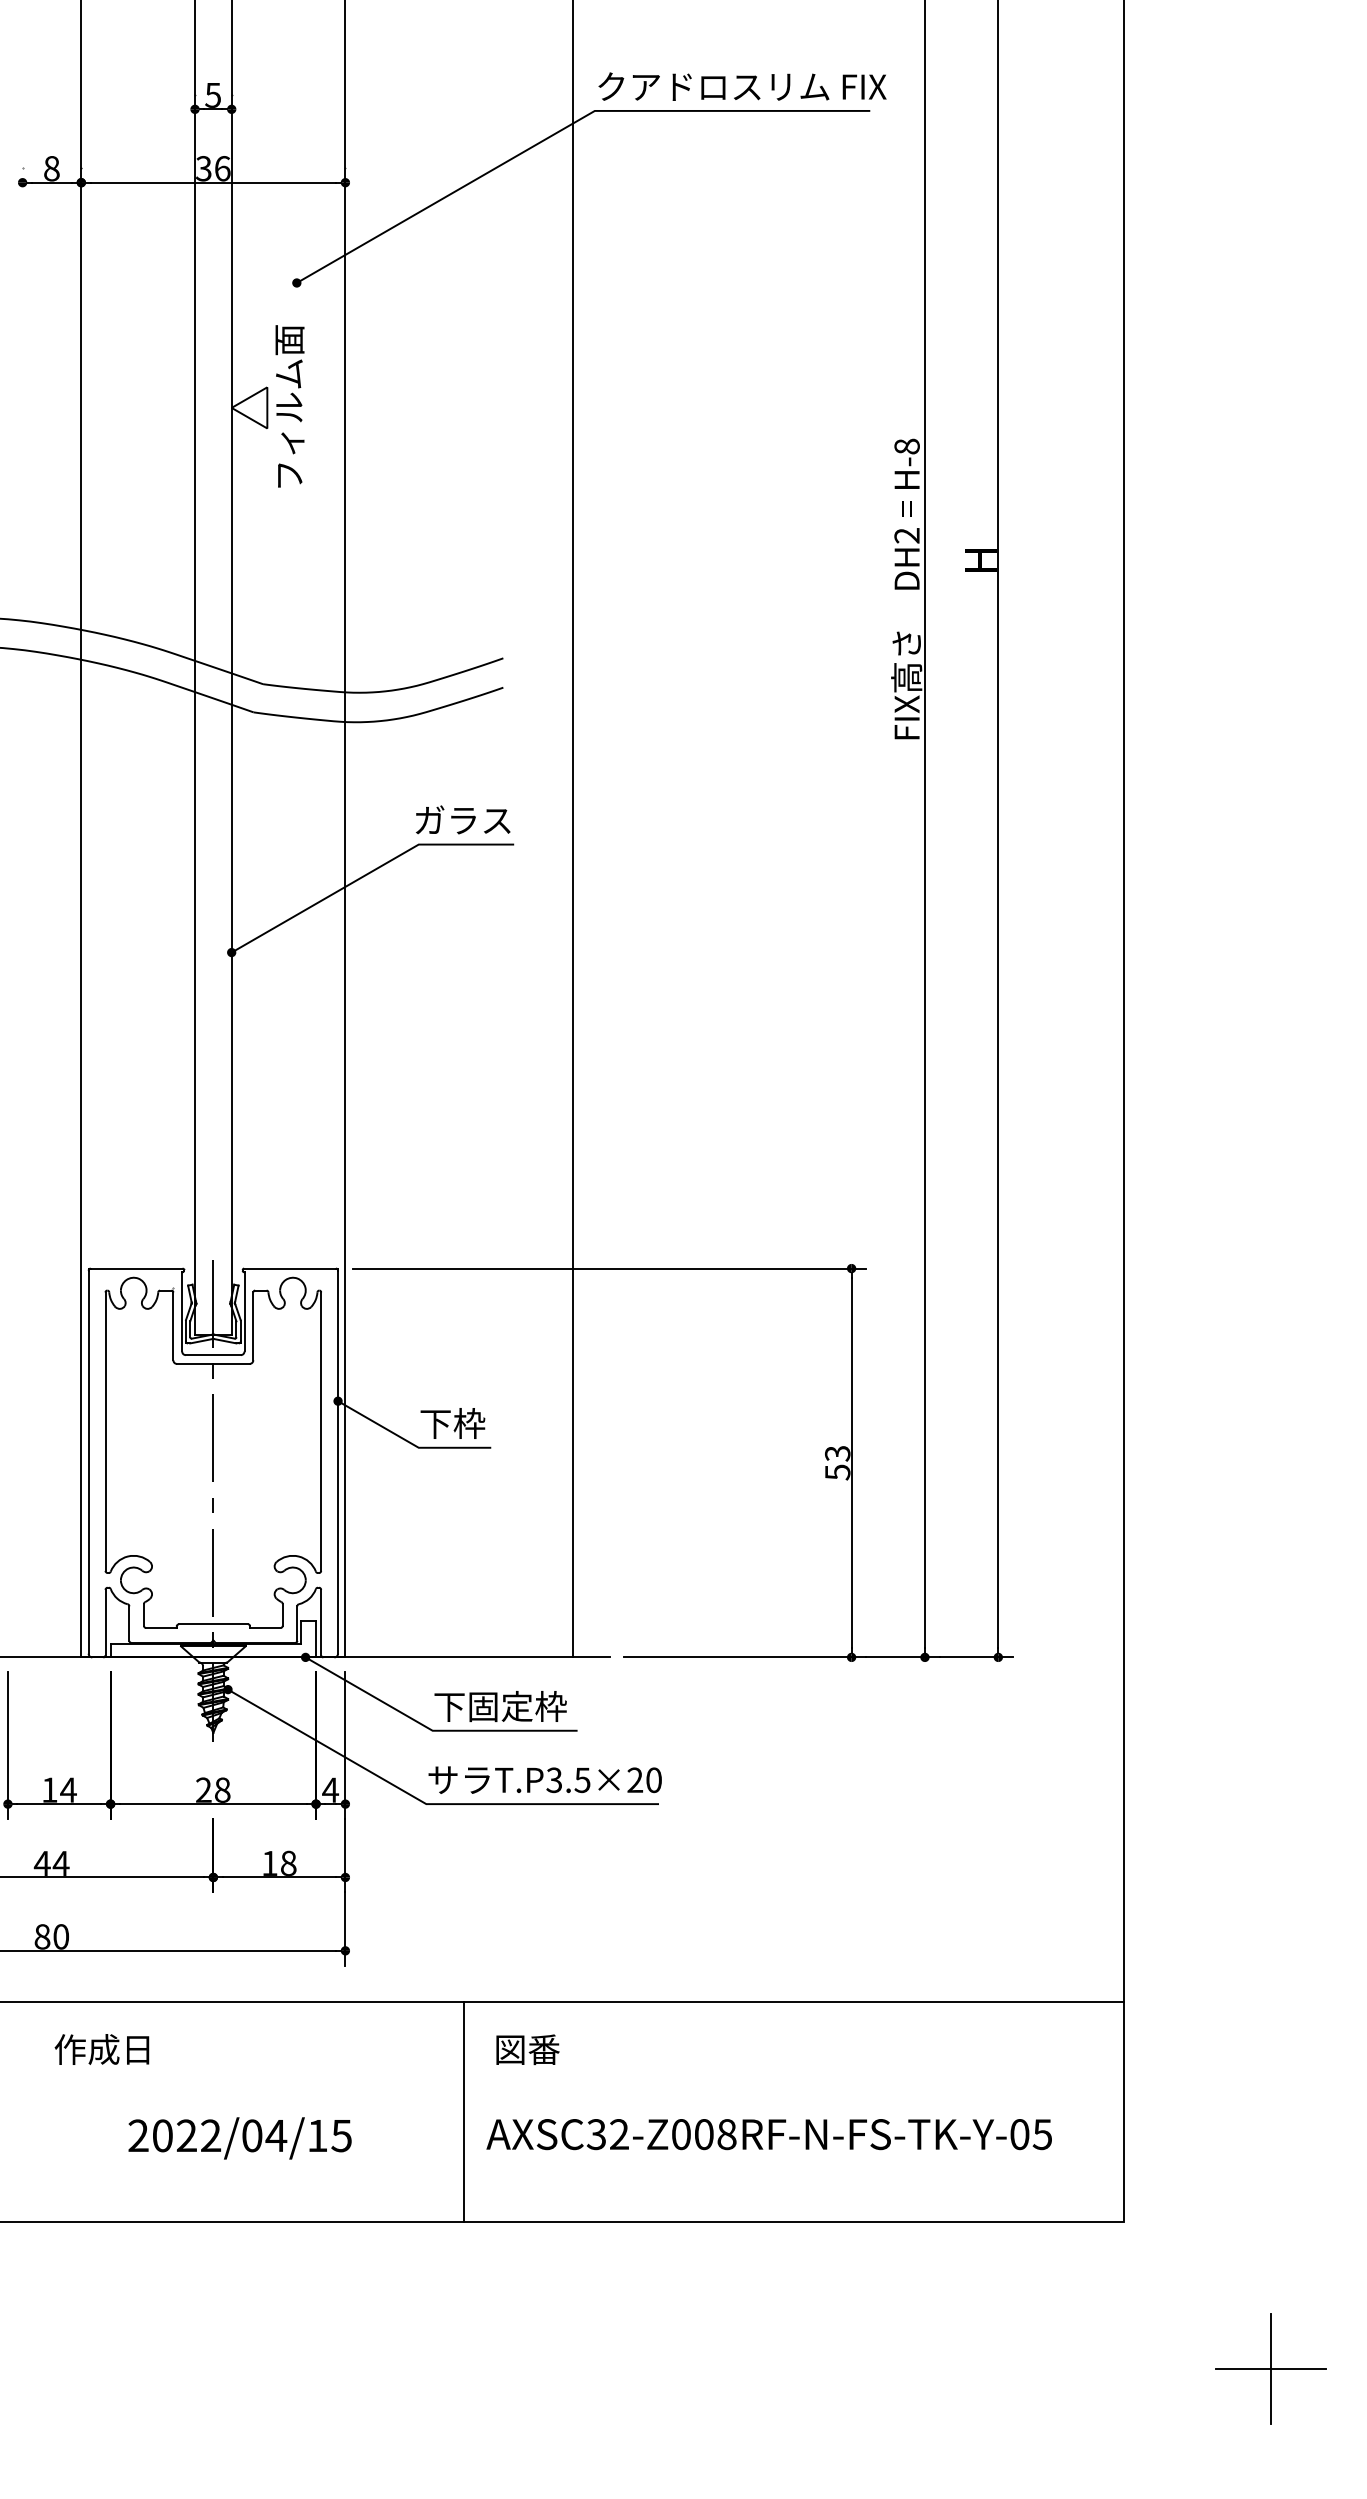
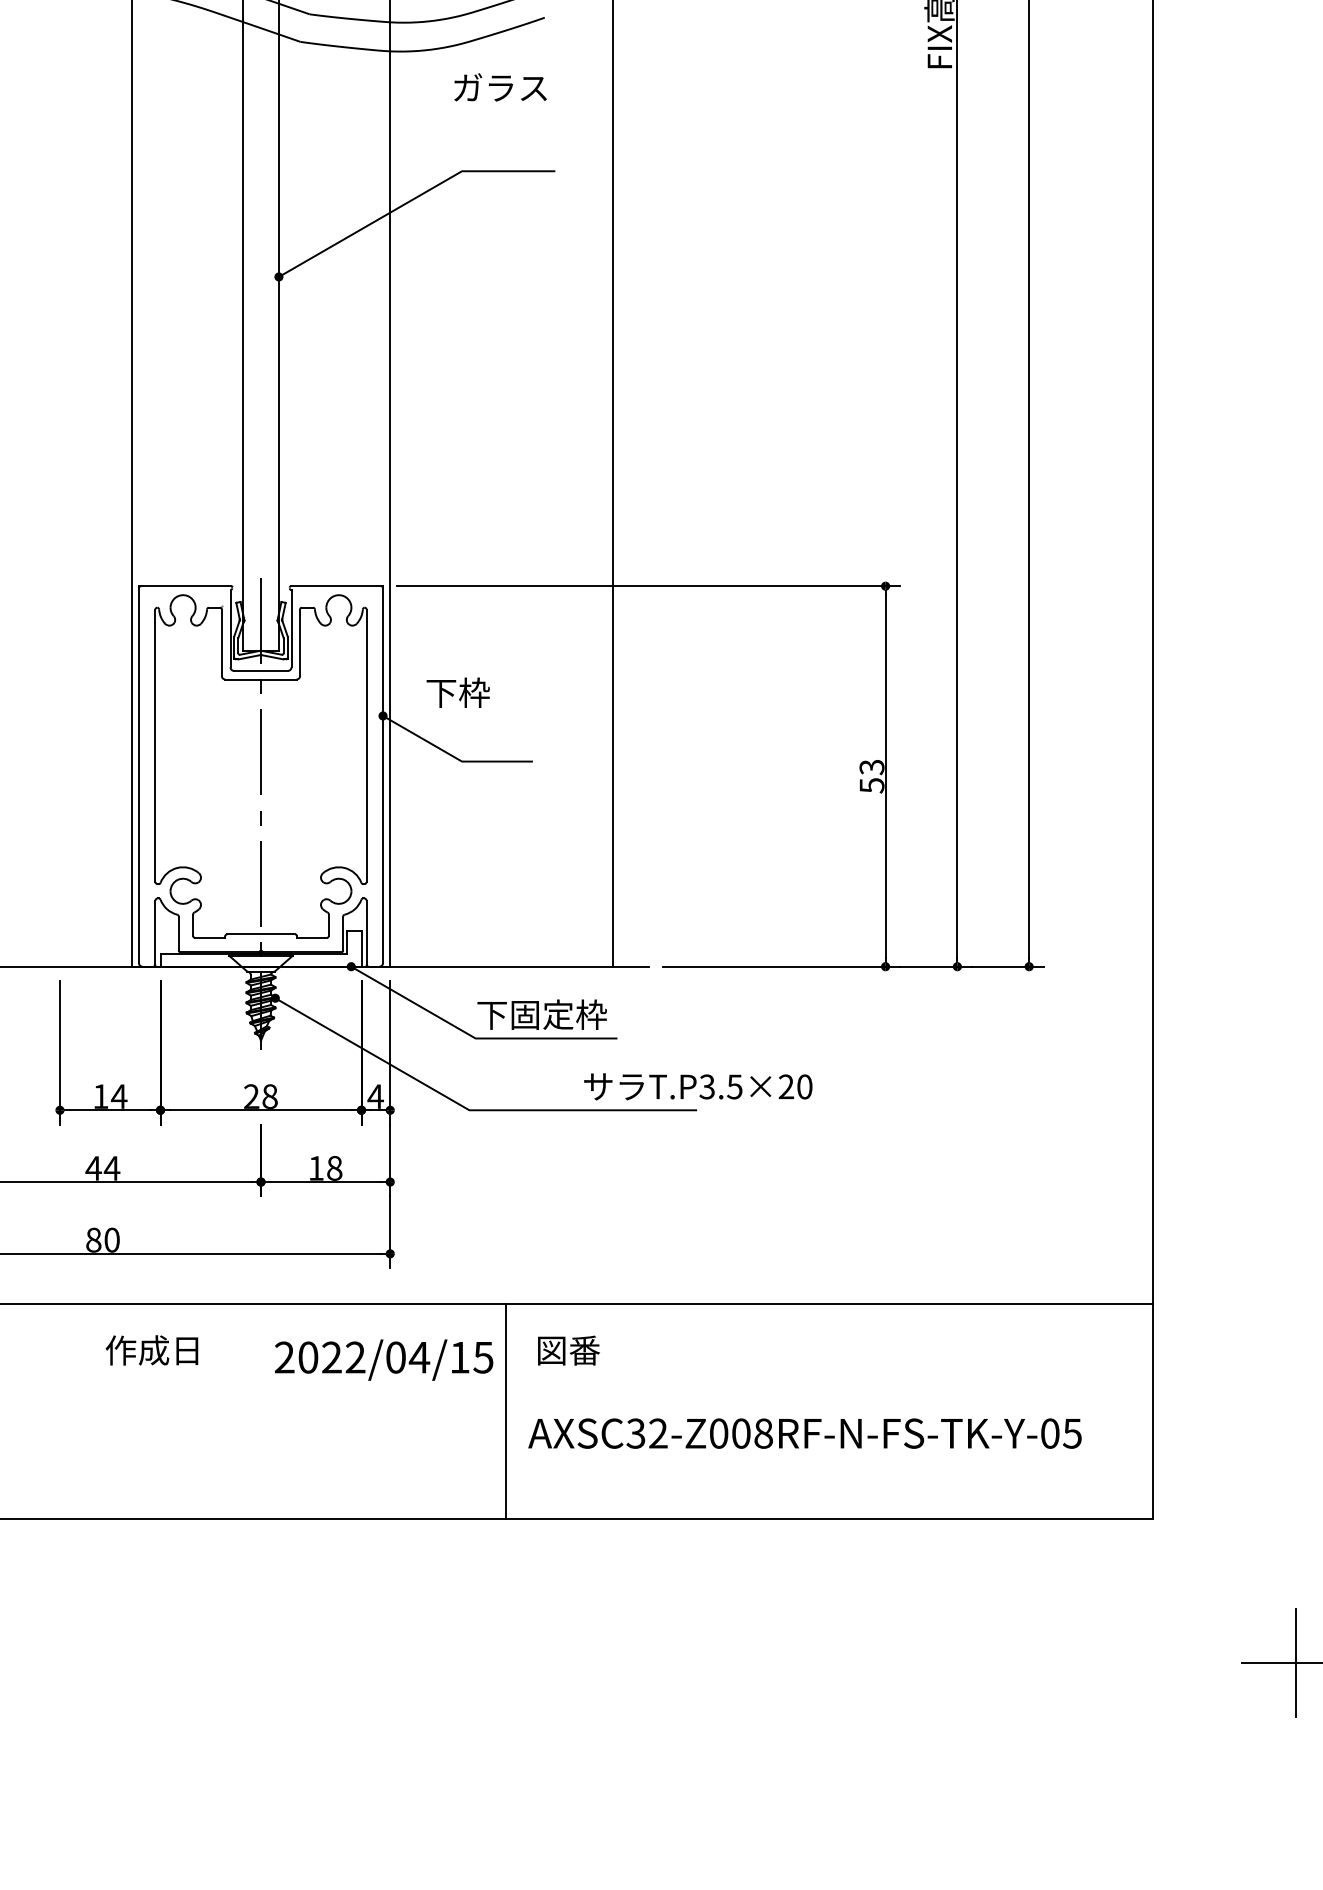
text: (463, 819) -> (500, 87), moved
text: (452, 1423) -> (457, 692), moved
text: (544, 1779) -> (697, 1086), moved
text: (239, 2138) -> (383, 1360), moved

